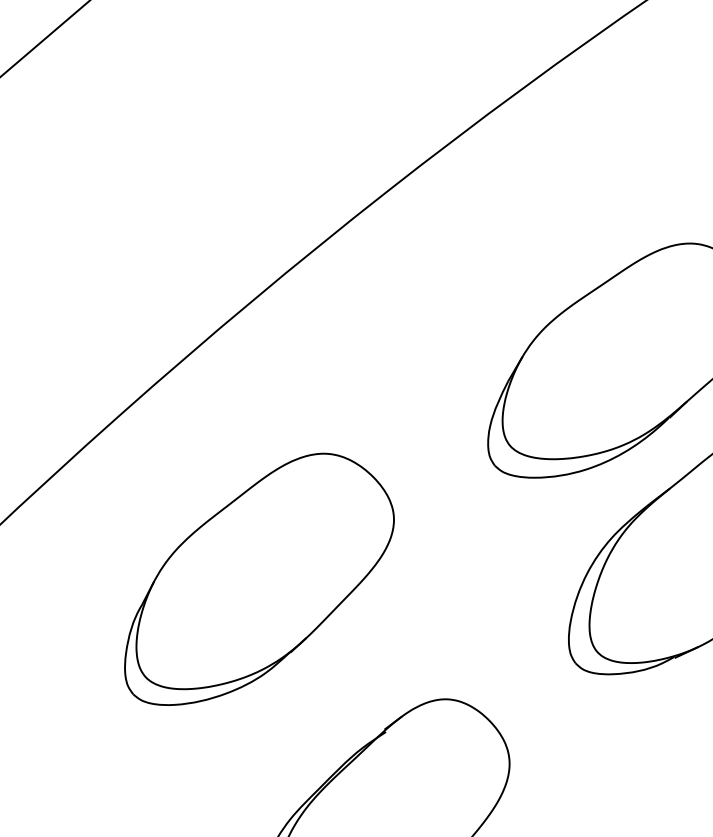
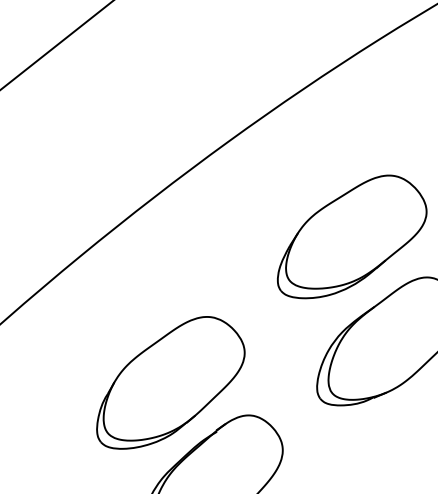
part: (258, 578) -> (170, 382), moved

